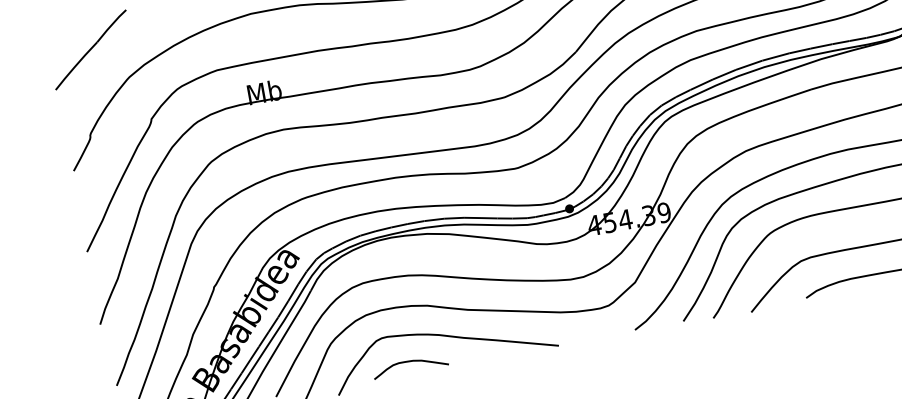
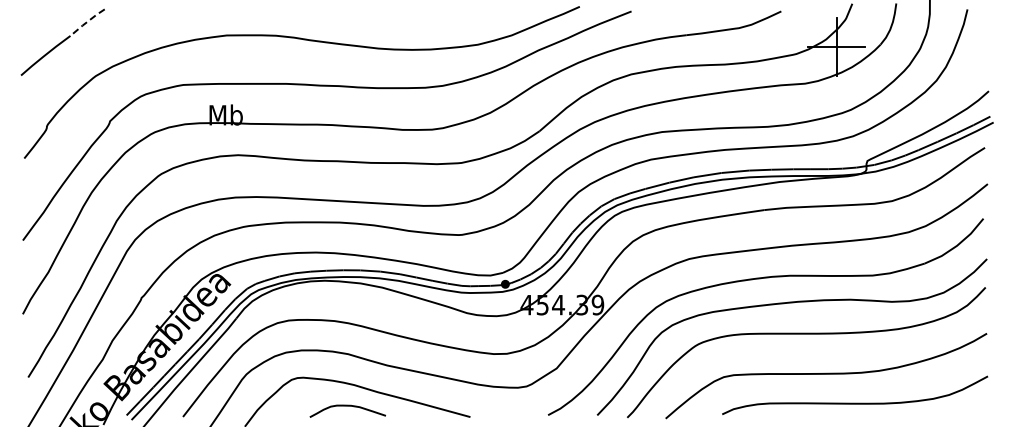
line: (110, 26) -> (86, 22), solid -> dashed
curve: (409, 362) -> (347, 406), moved

